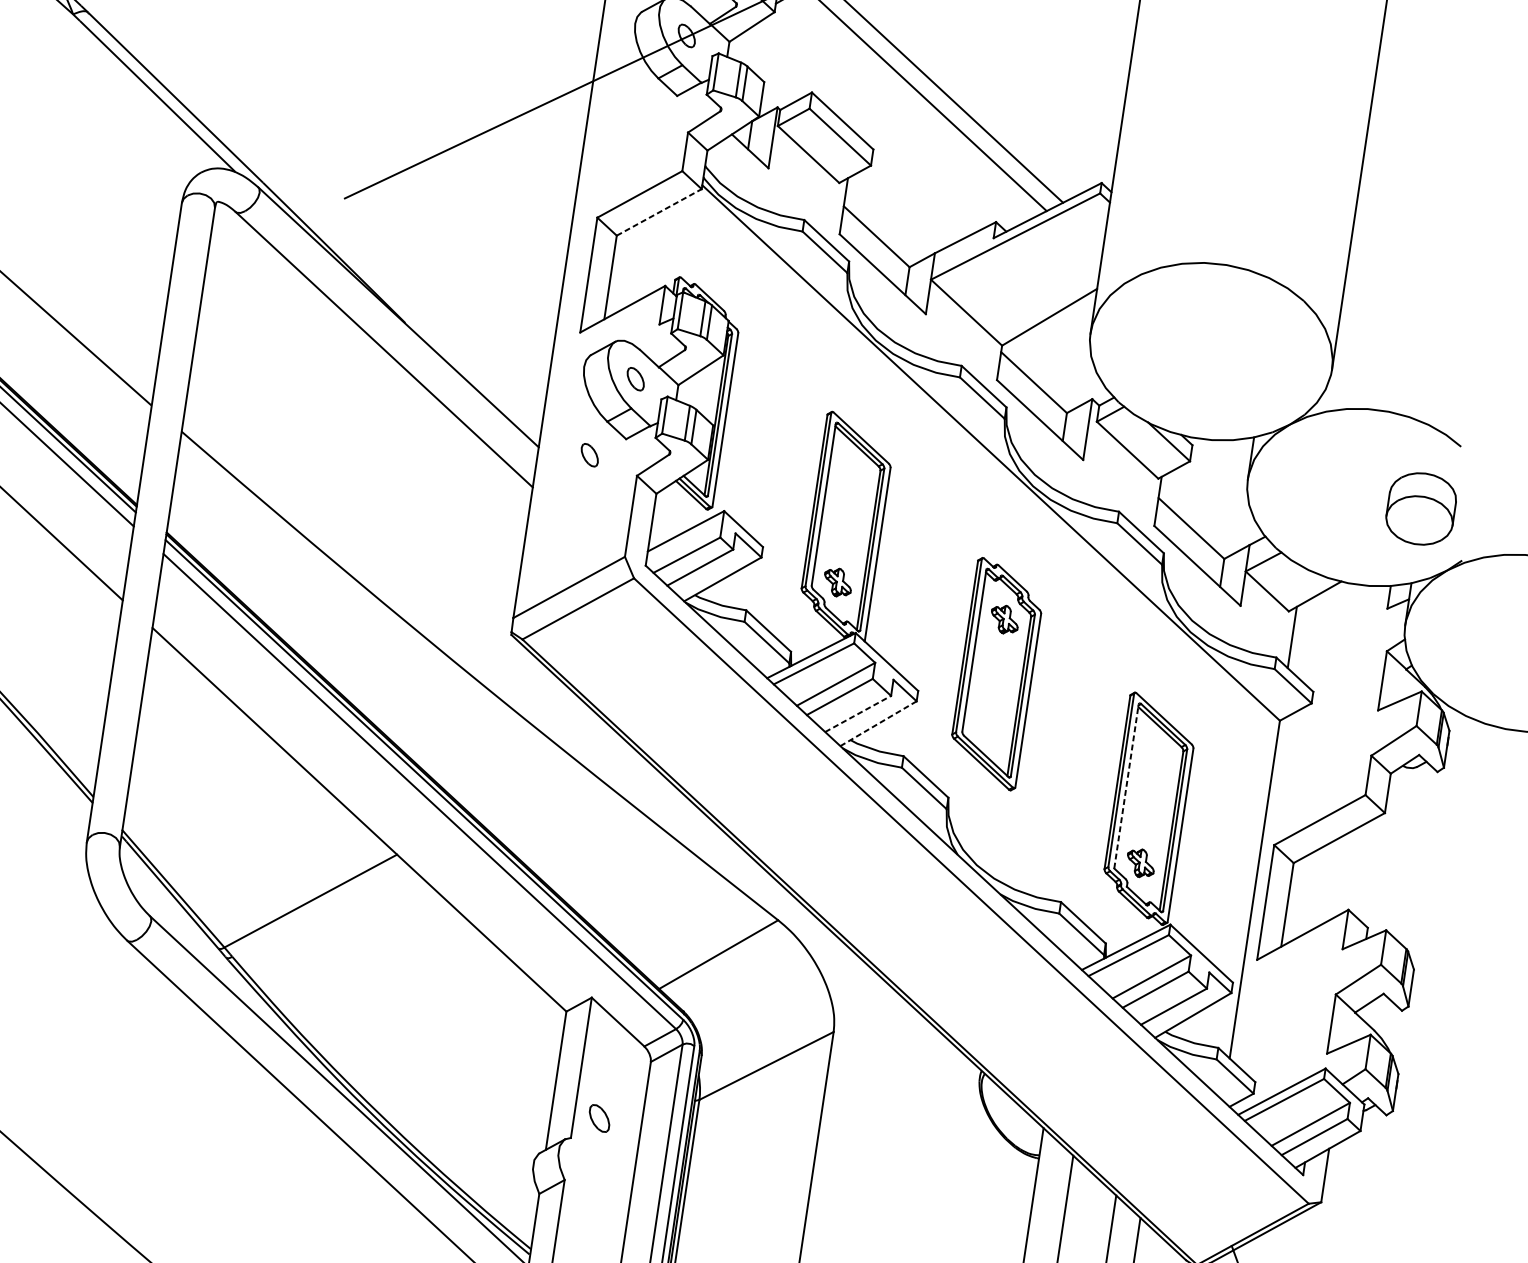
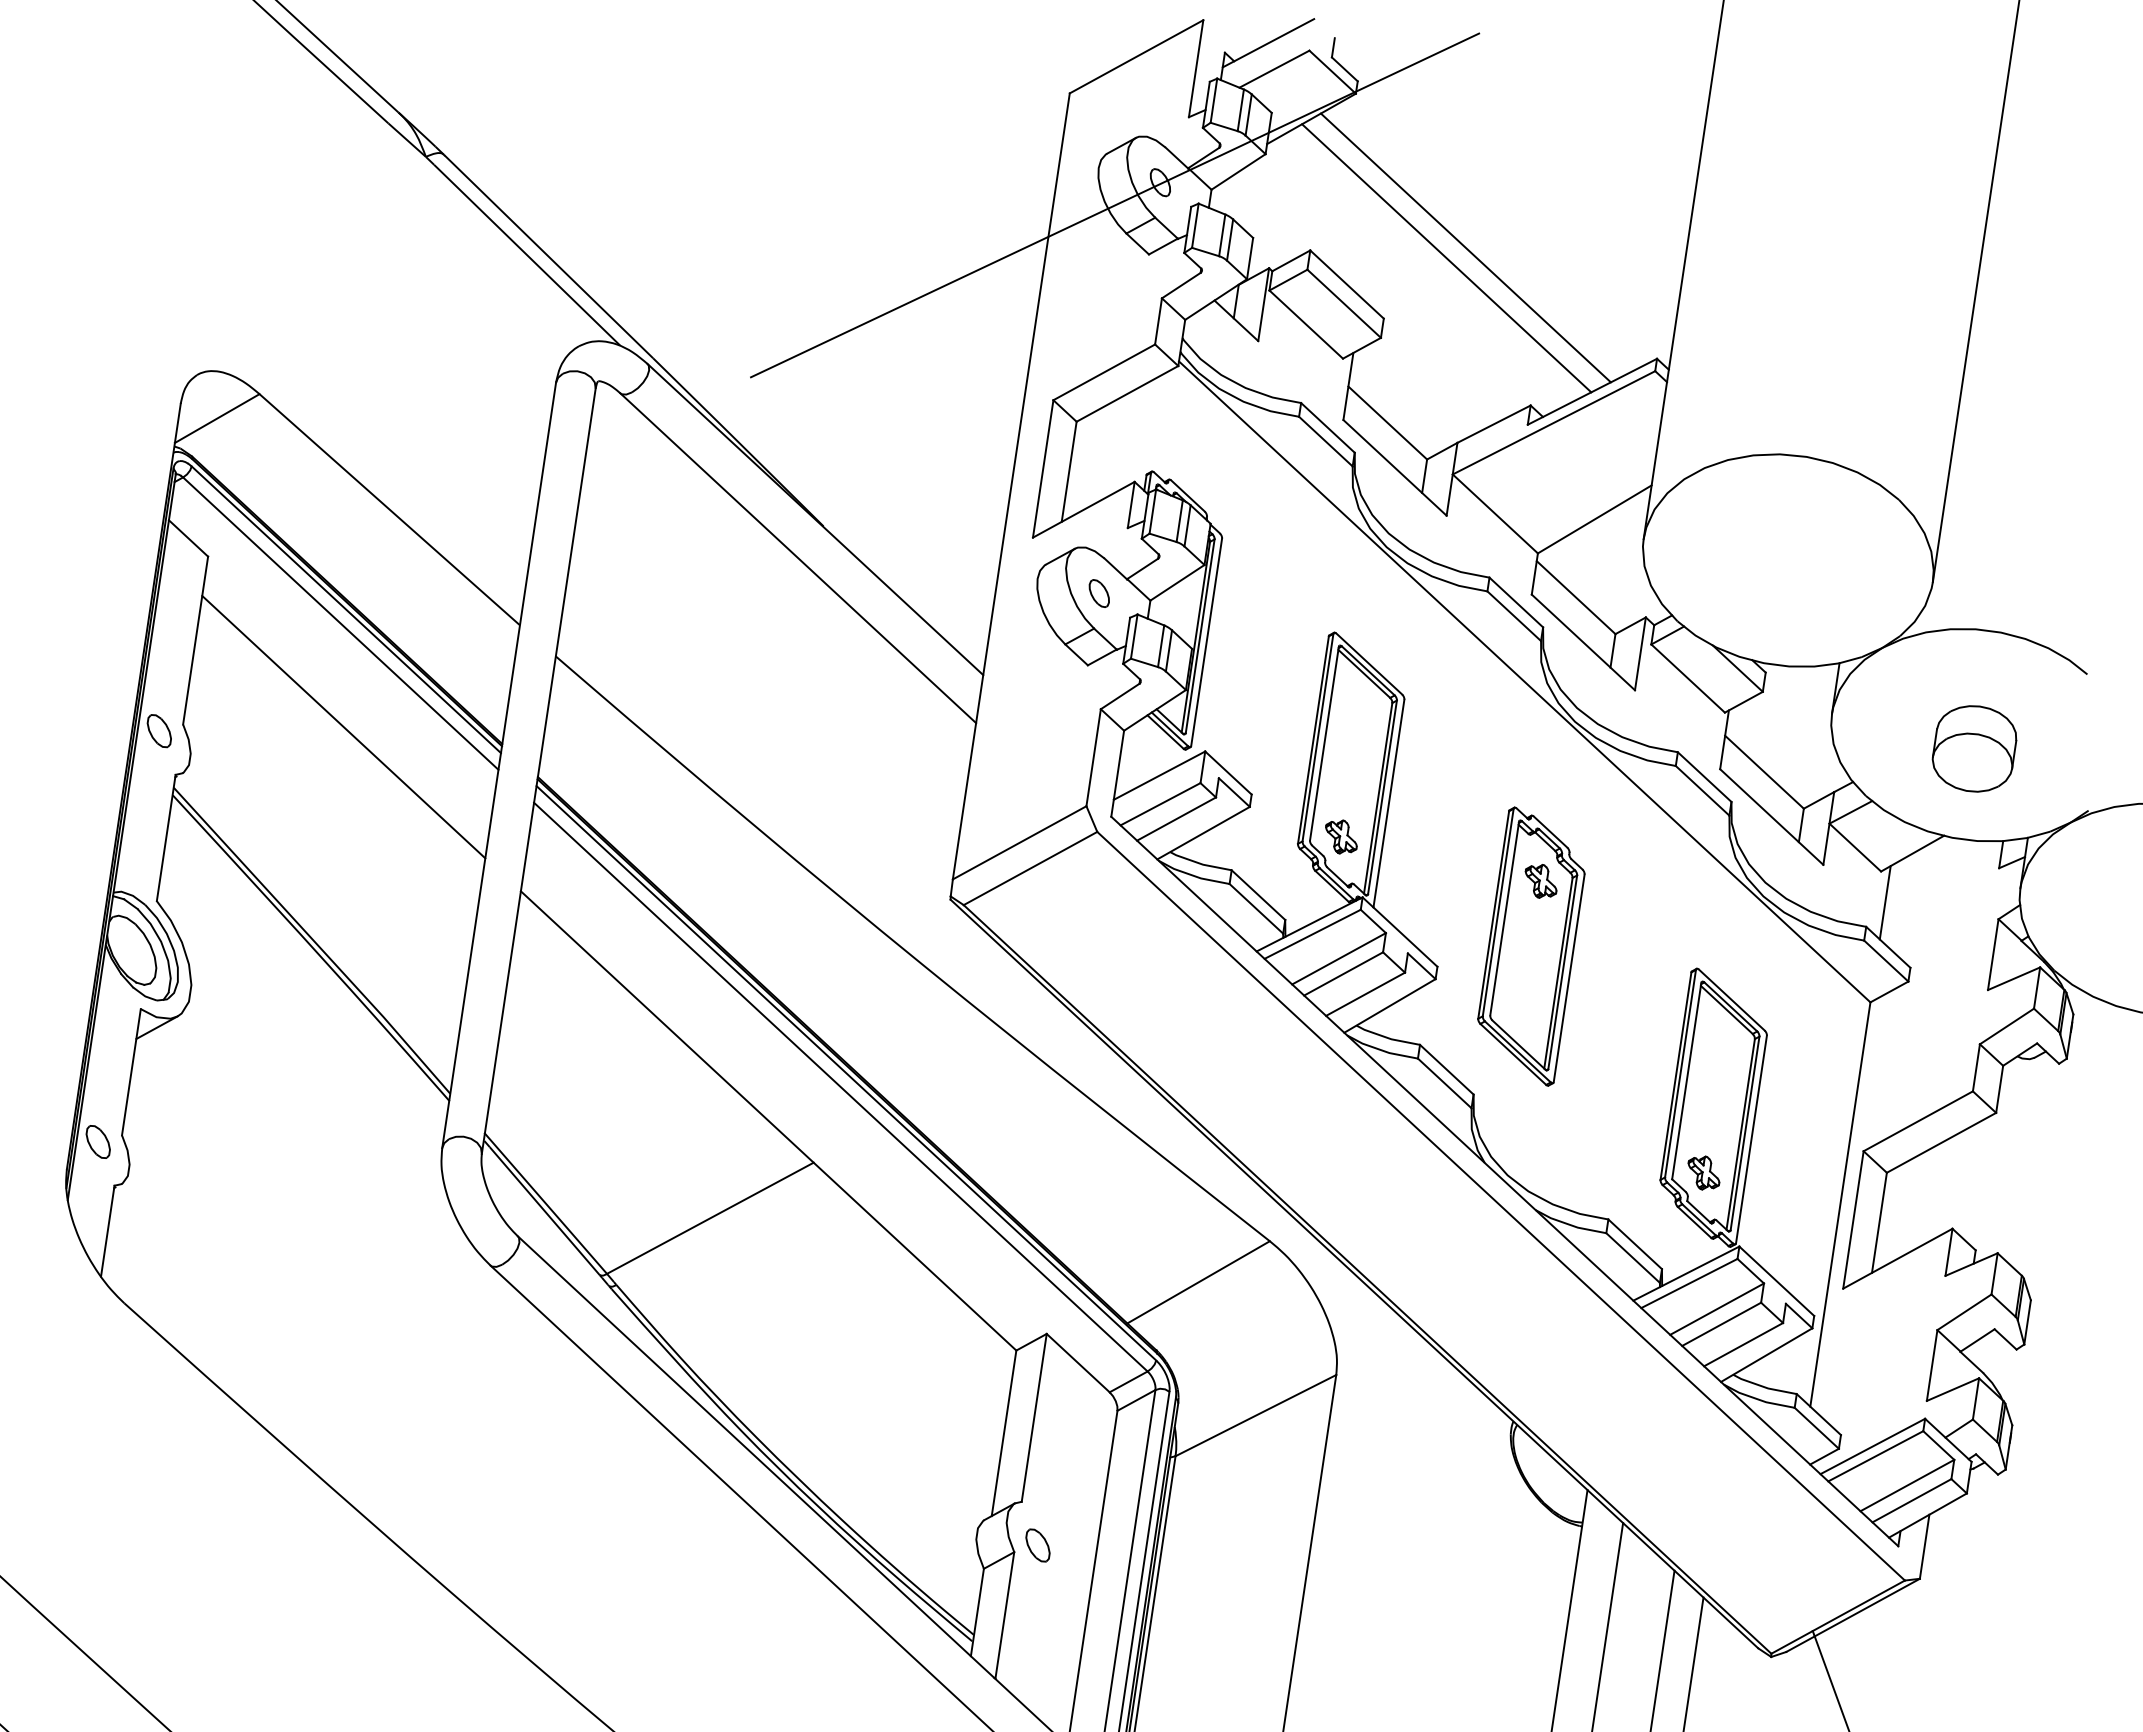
line: (659, 212) -> (1127, 393), dashed -> solid
part: (589, 455) -> (1043, 684), removed
part: (1421, 508) -> (1974, 748), moved
line: (858, 714) -> (1365, 994), dashed -> solid
line: (878, 723) -> (1389, 1005), dashed -> solid
line: (1126, 785) -> (1686, 1080), dashed -> solid
part: (599, 1118) -> (1037, 1545), moved

